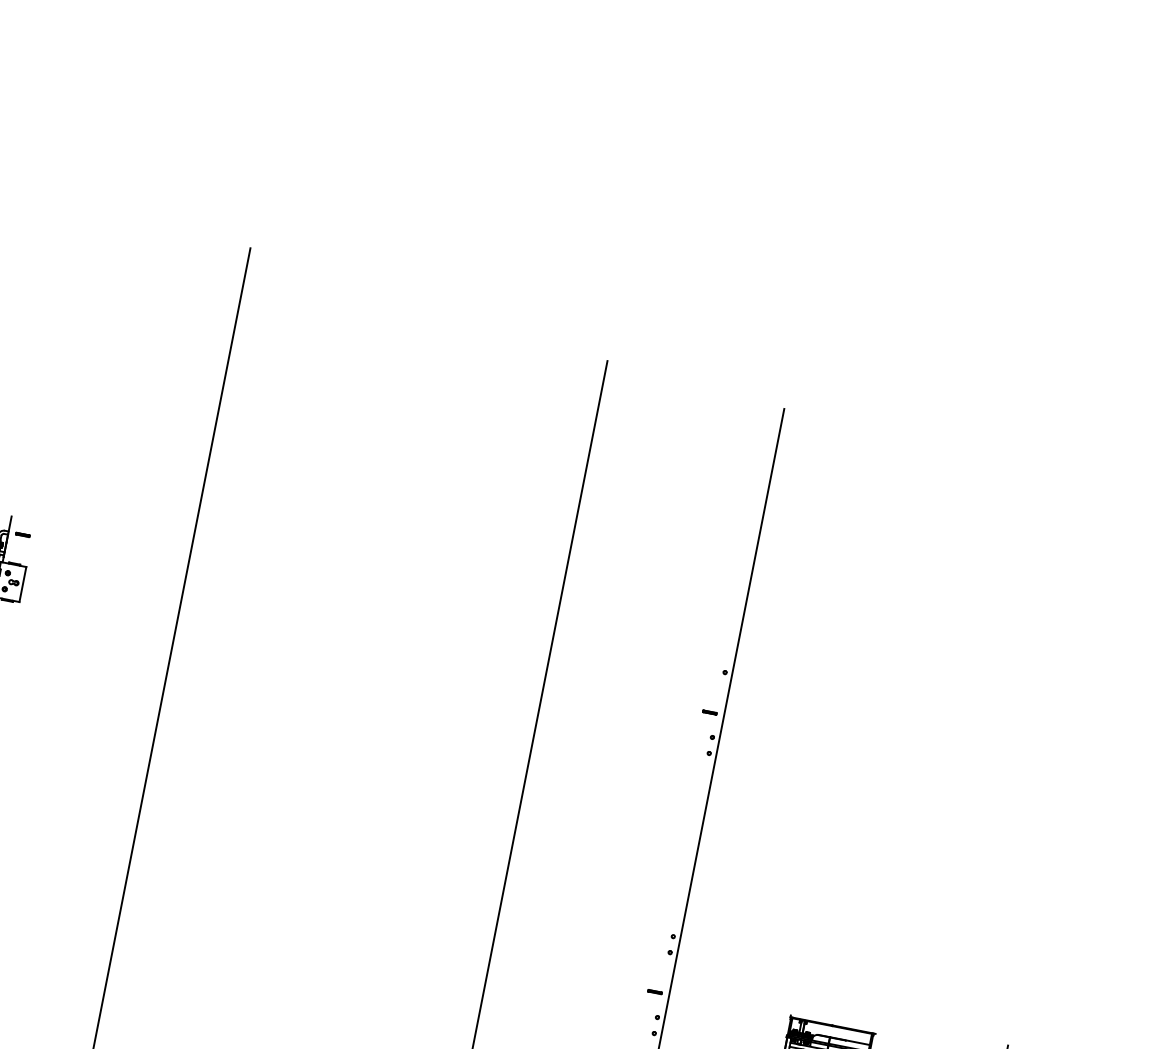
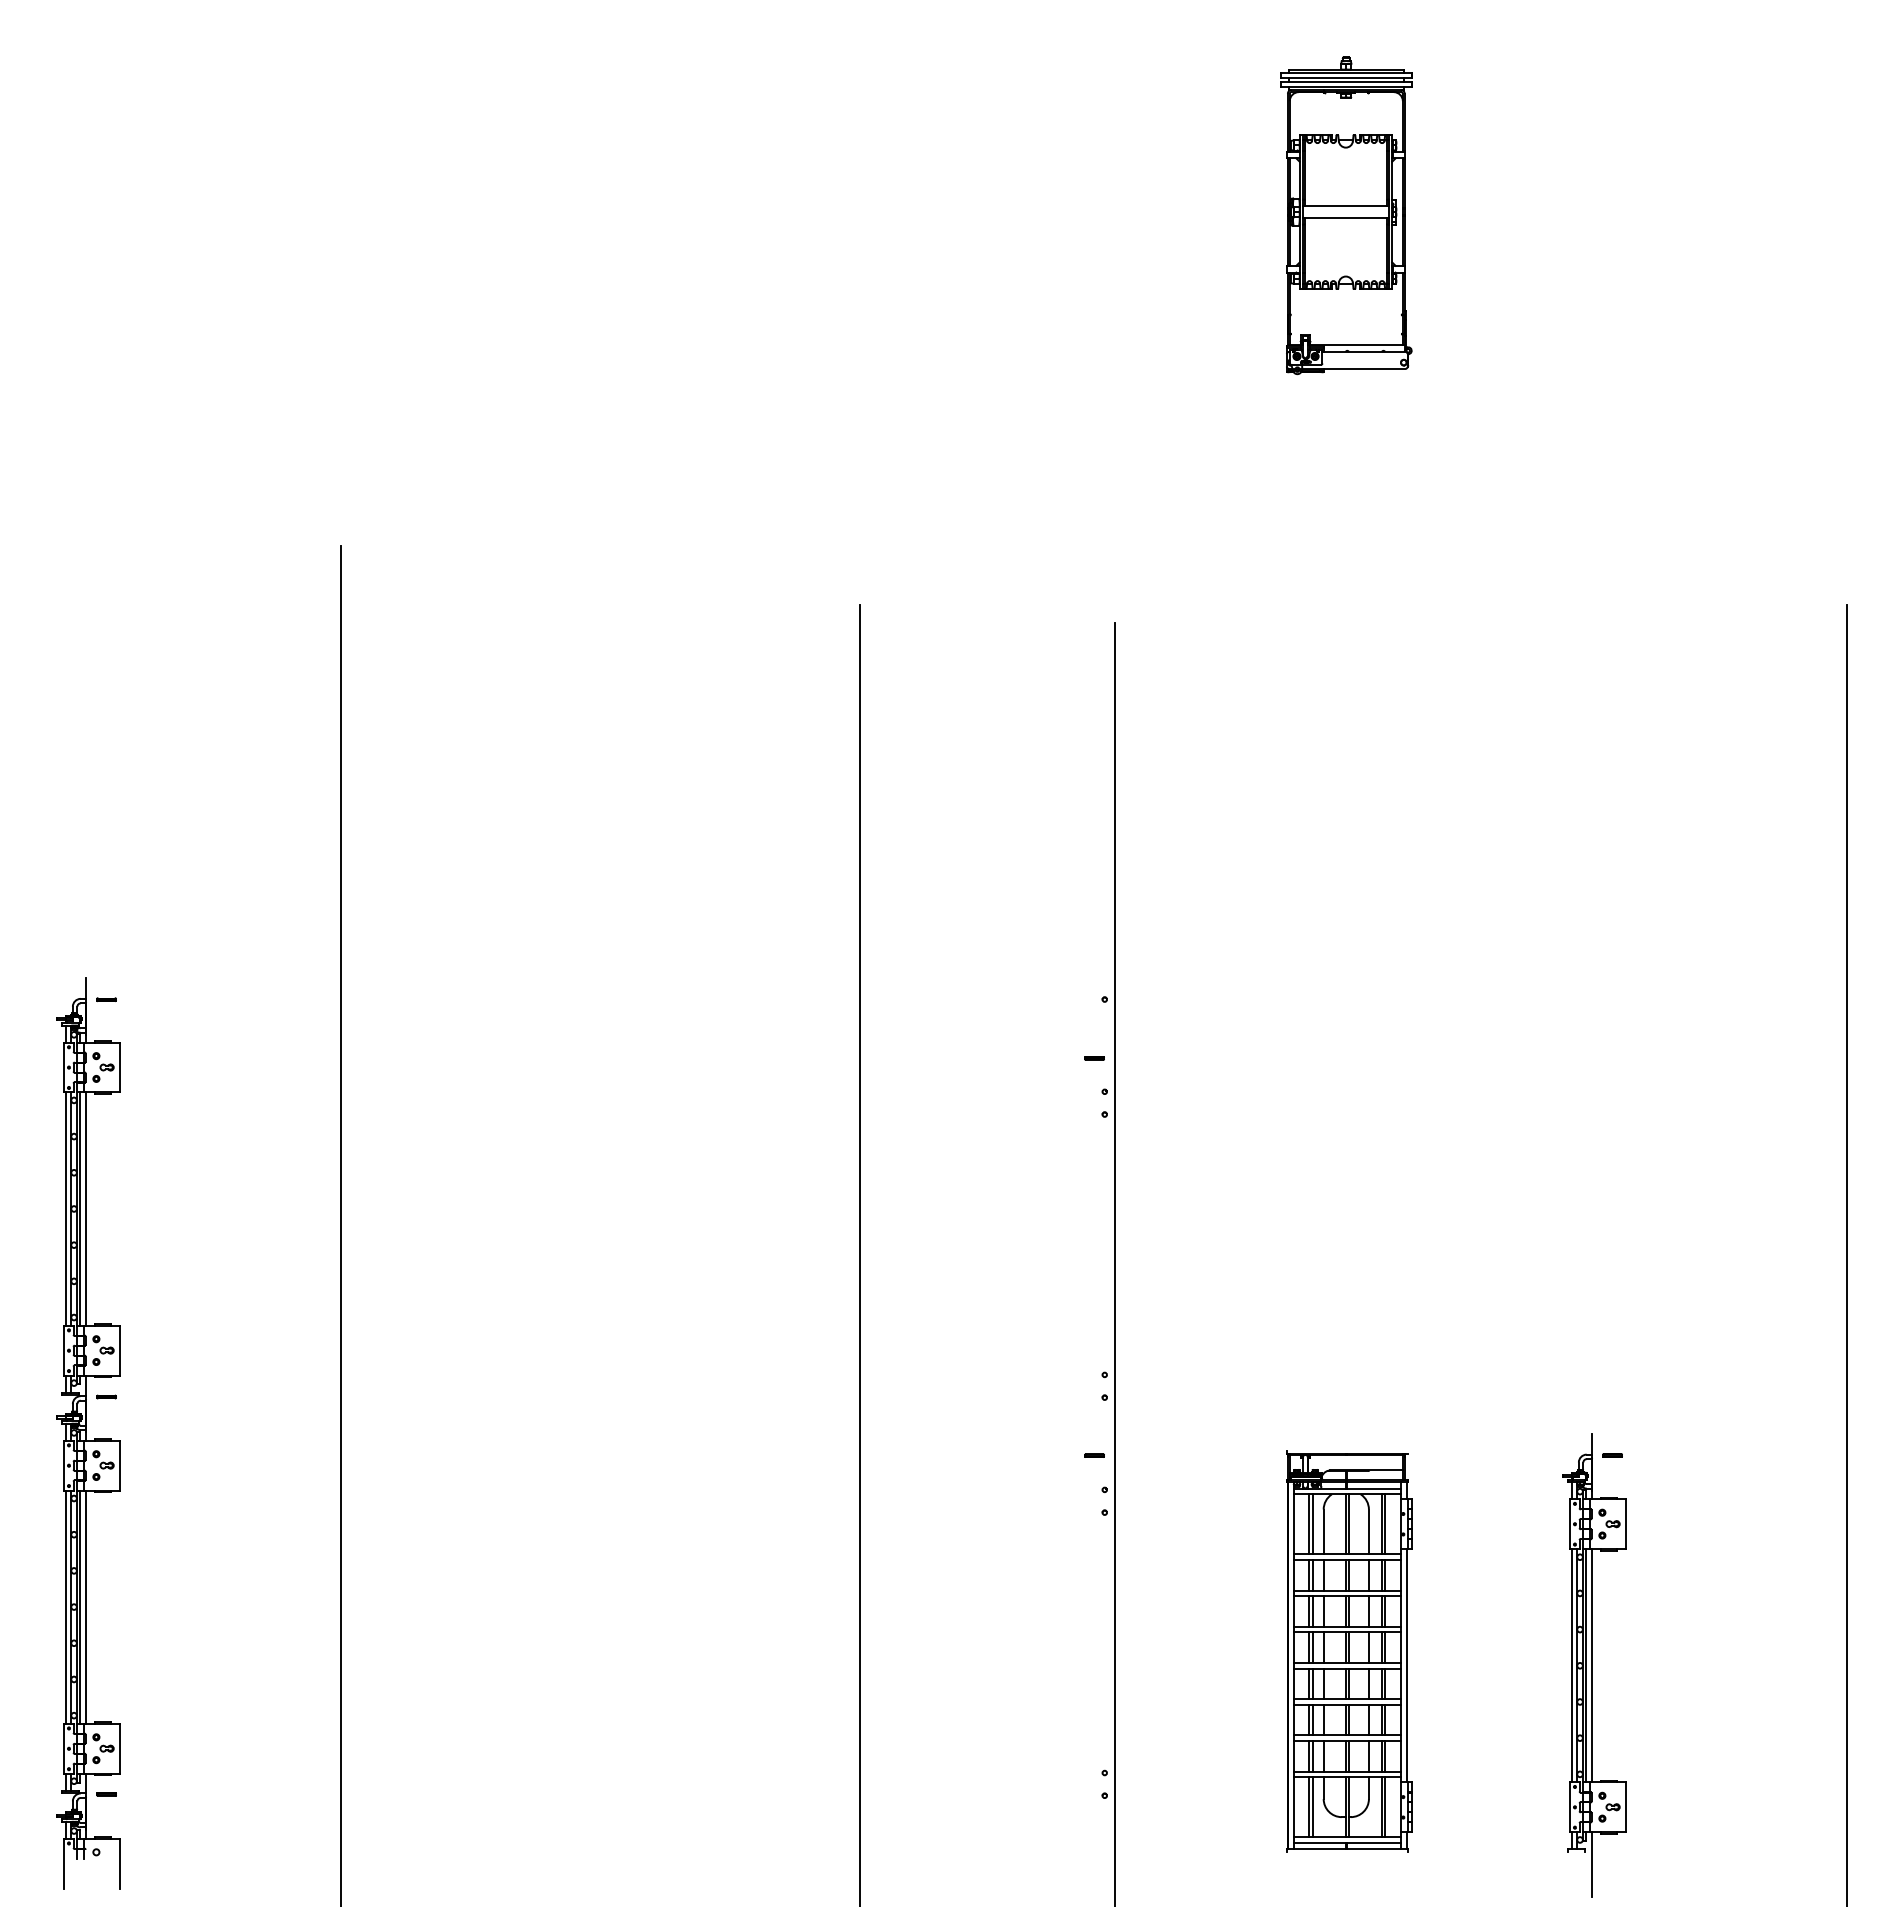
part: (1003, 154) -> (1346, 215), added

